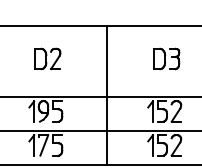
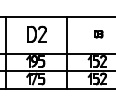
part: (47, 57) -> (36, 33), size x1.4
part: (166, 59) -> (98, 34), size x0.6

